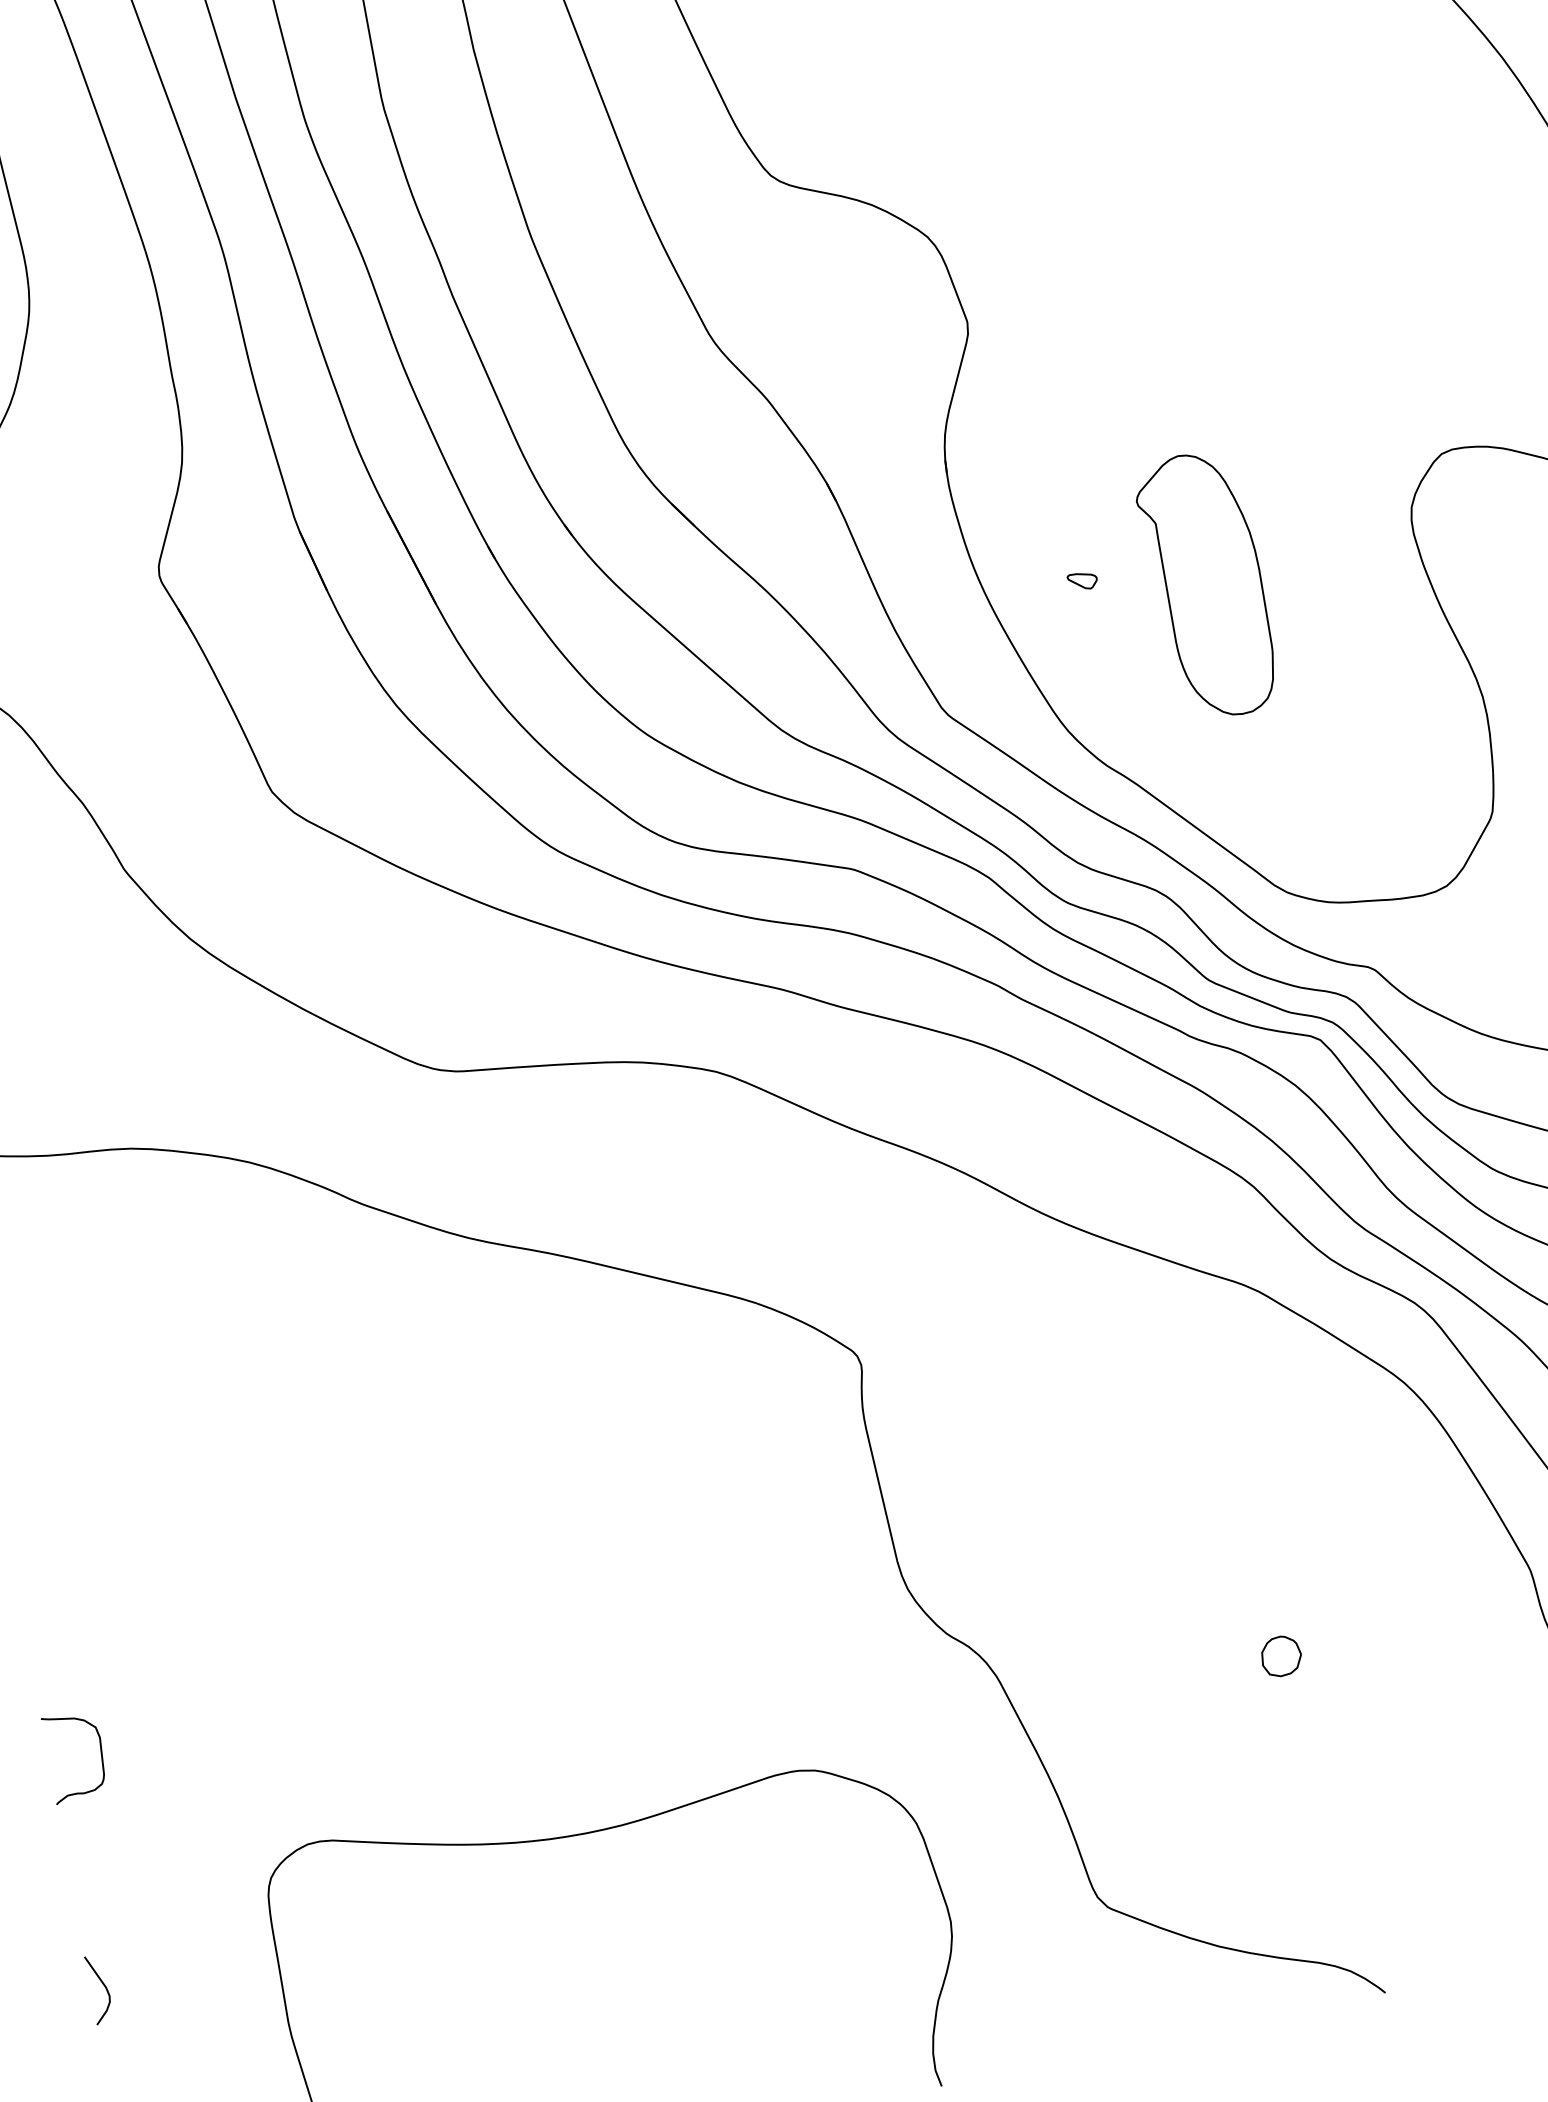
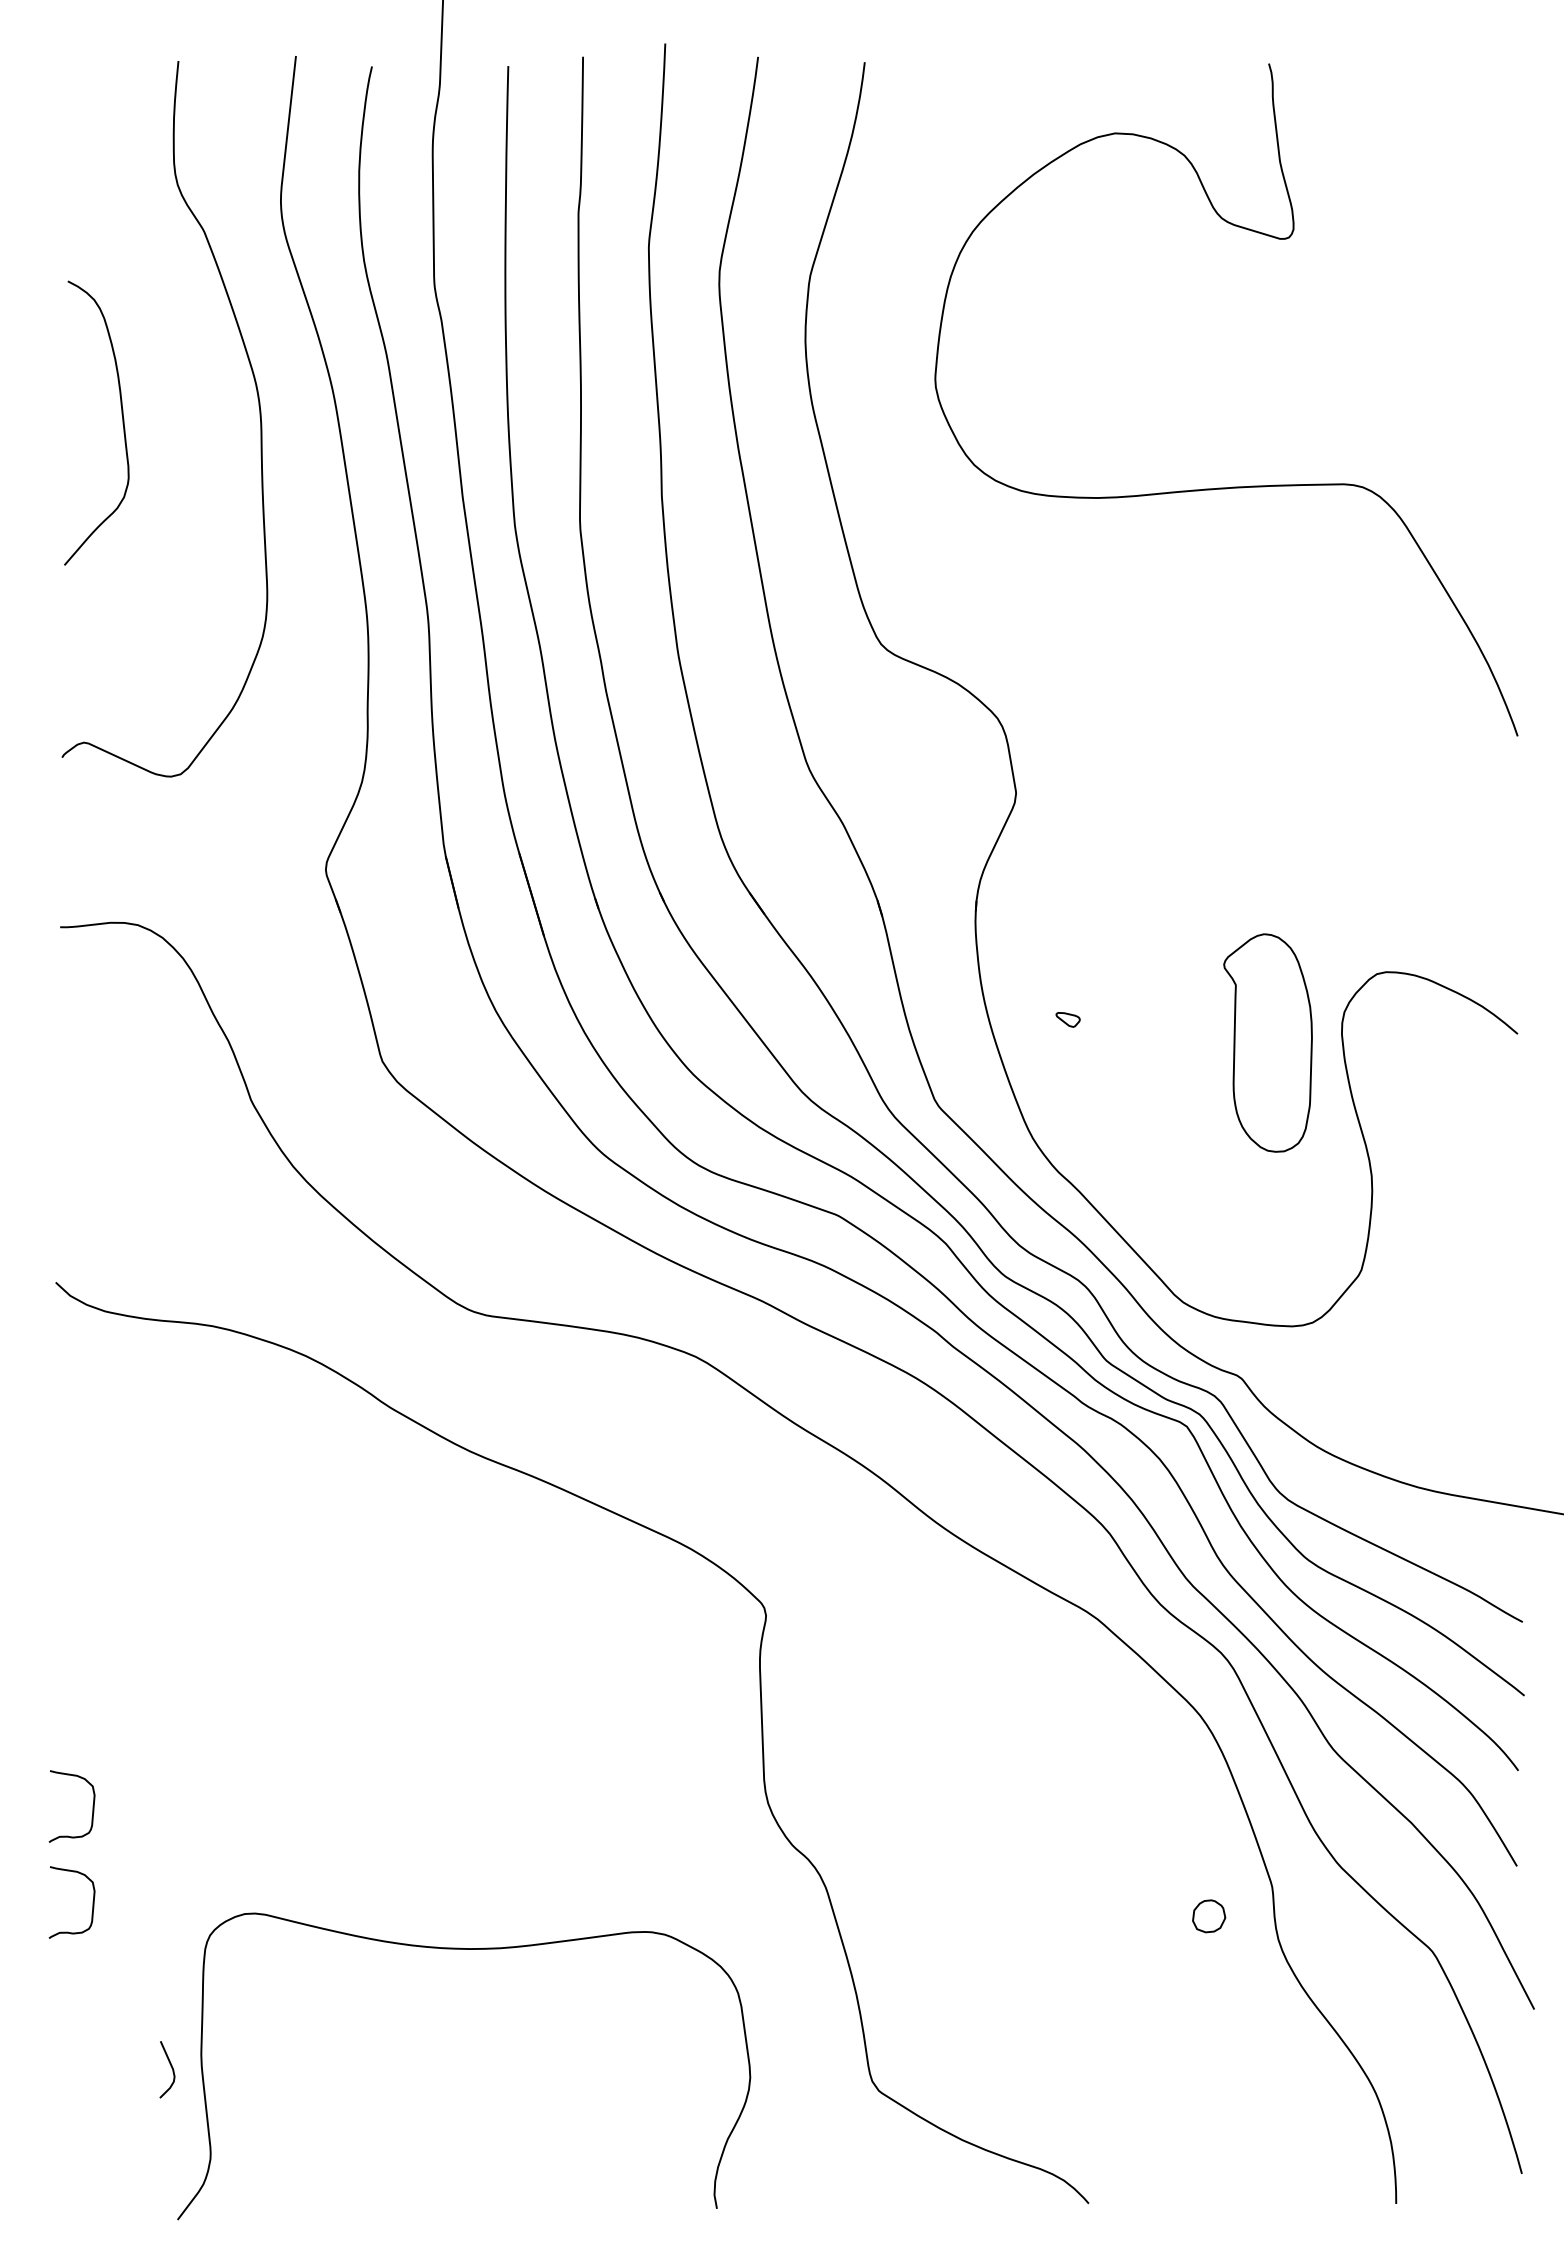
part: (1207, 585) -> (1267, 1042), moved
part: (1281, 1656) -> (1209, 1916), moved
curve: (122, 1866) -> (92, 1902), added
curve: (103, 1986) -> (171, 2068), moved

